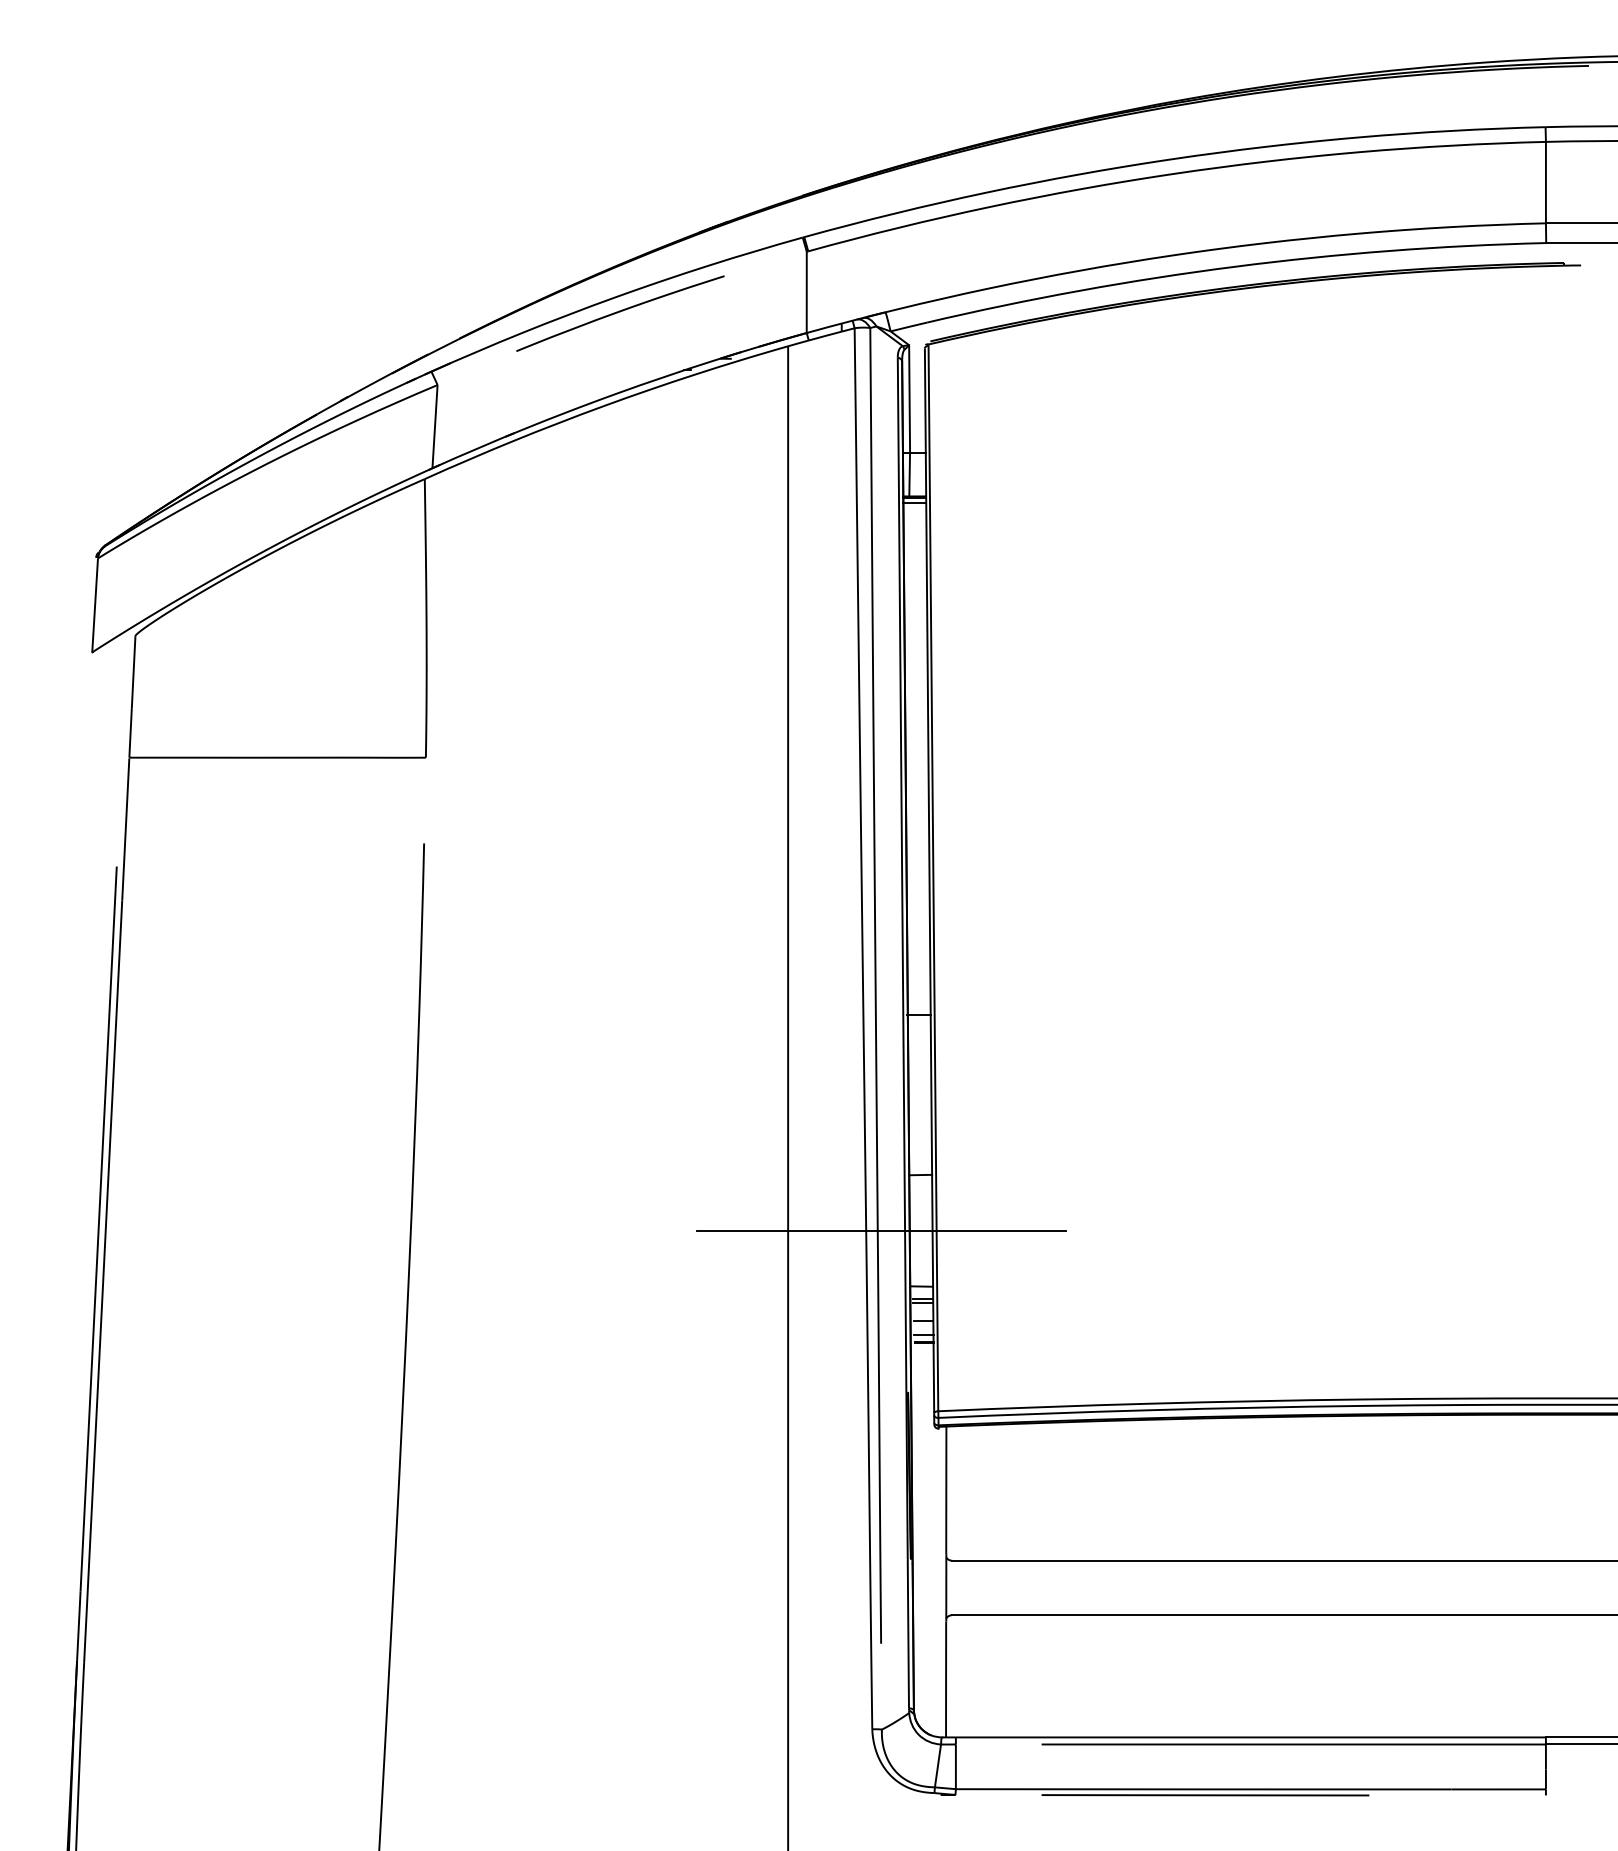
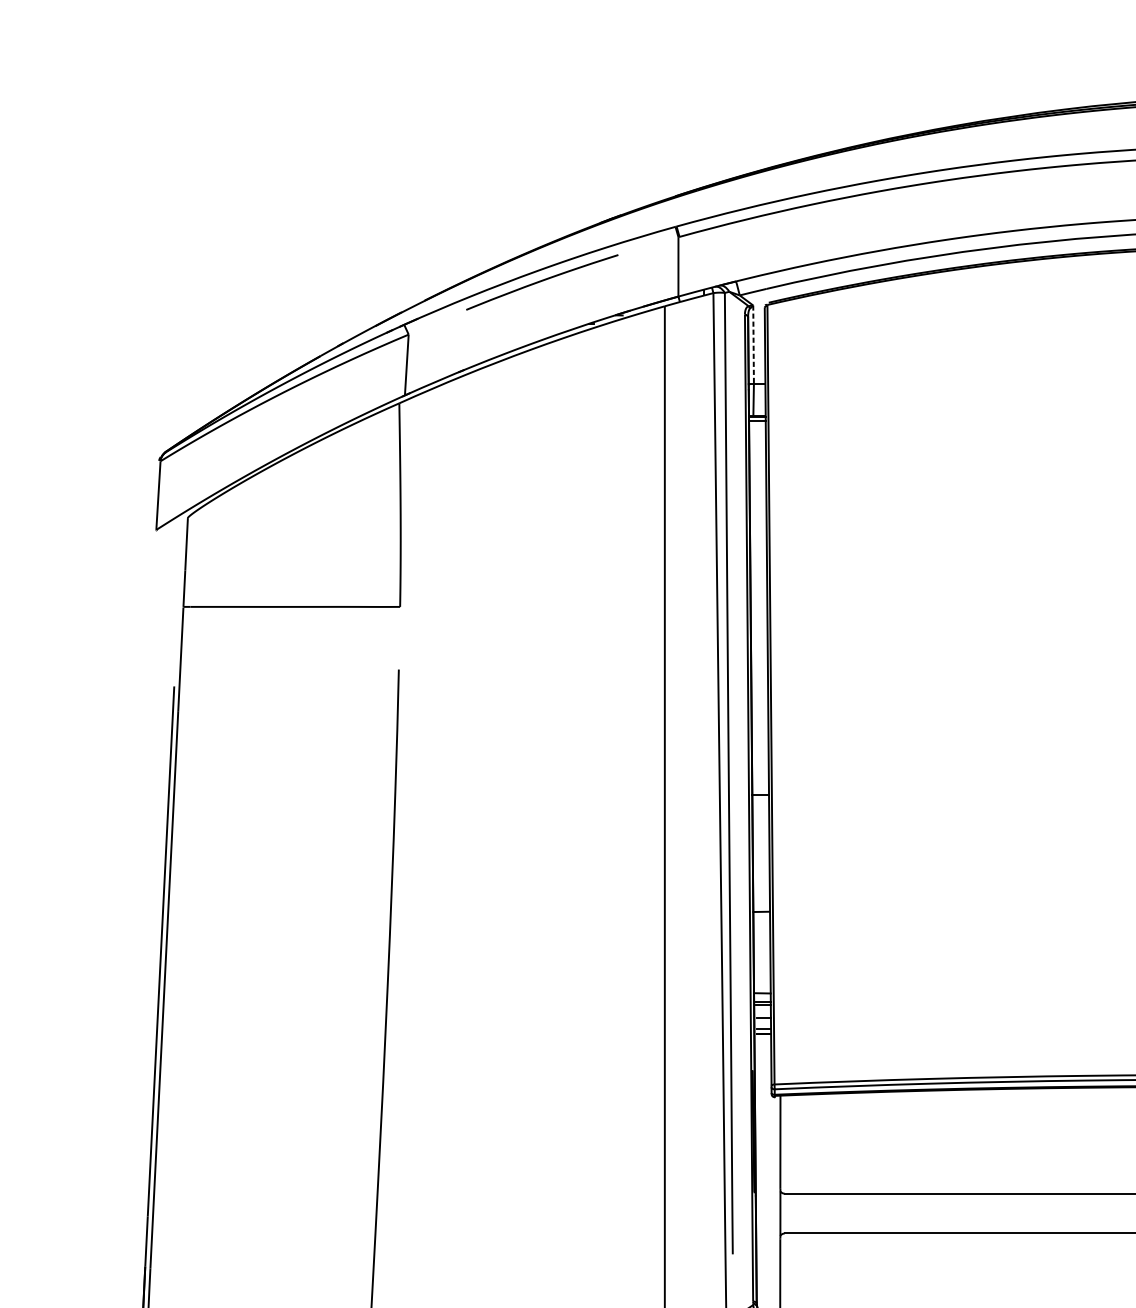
line: (909, 399) -> (753, 345), solid -> dashed
line: (881, 1230) -> (733, 952), removed

